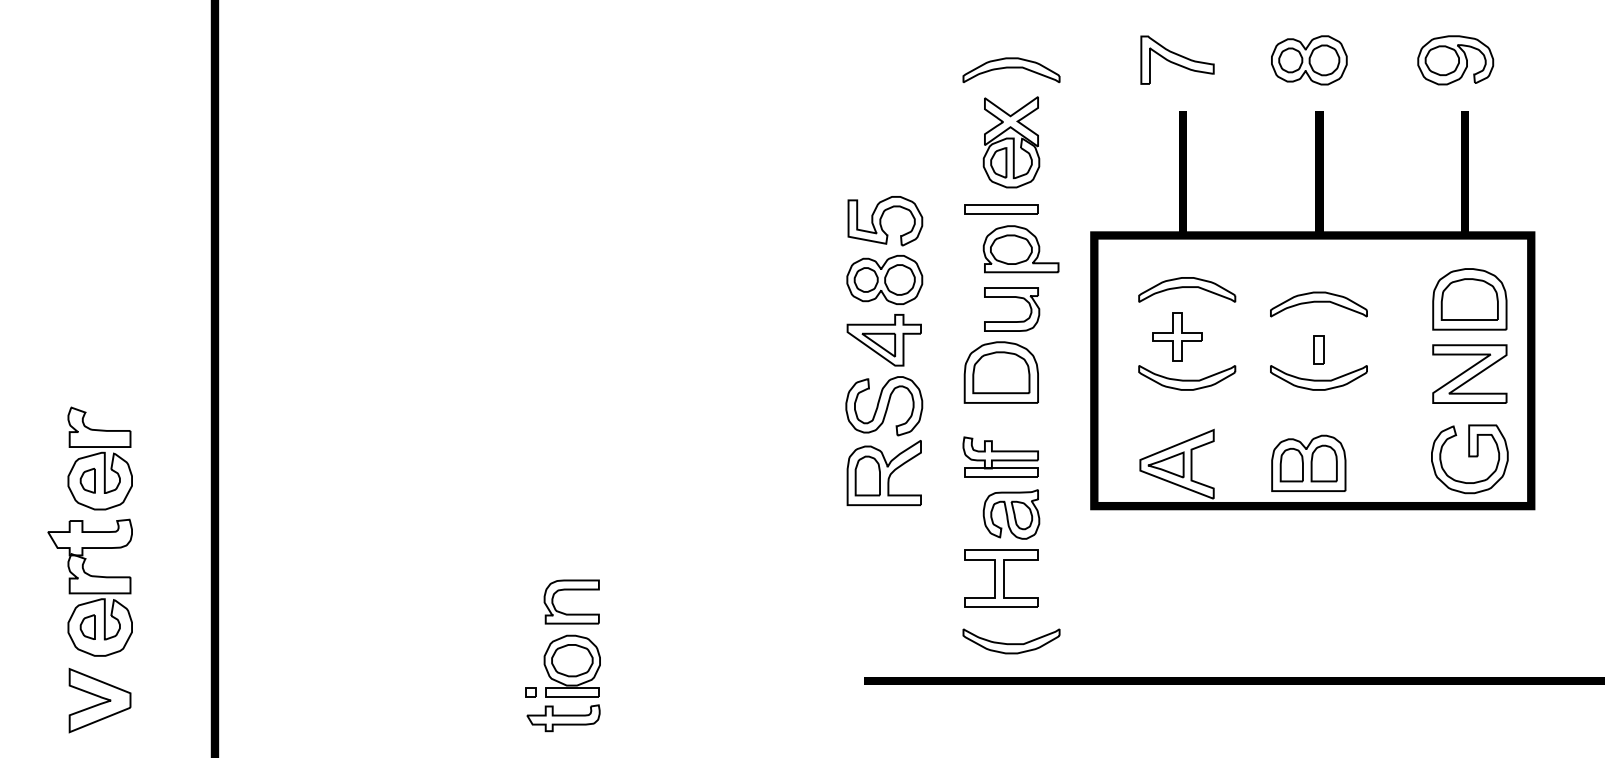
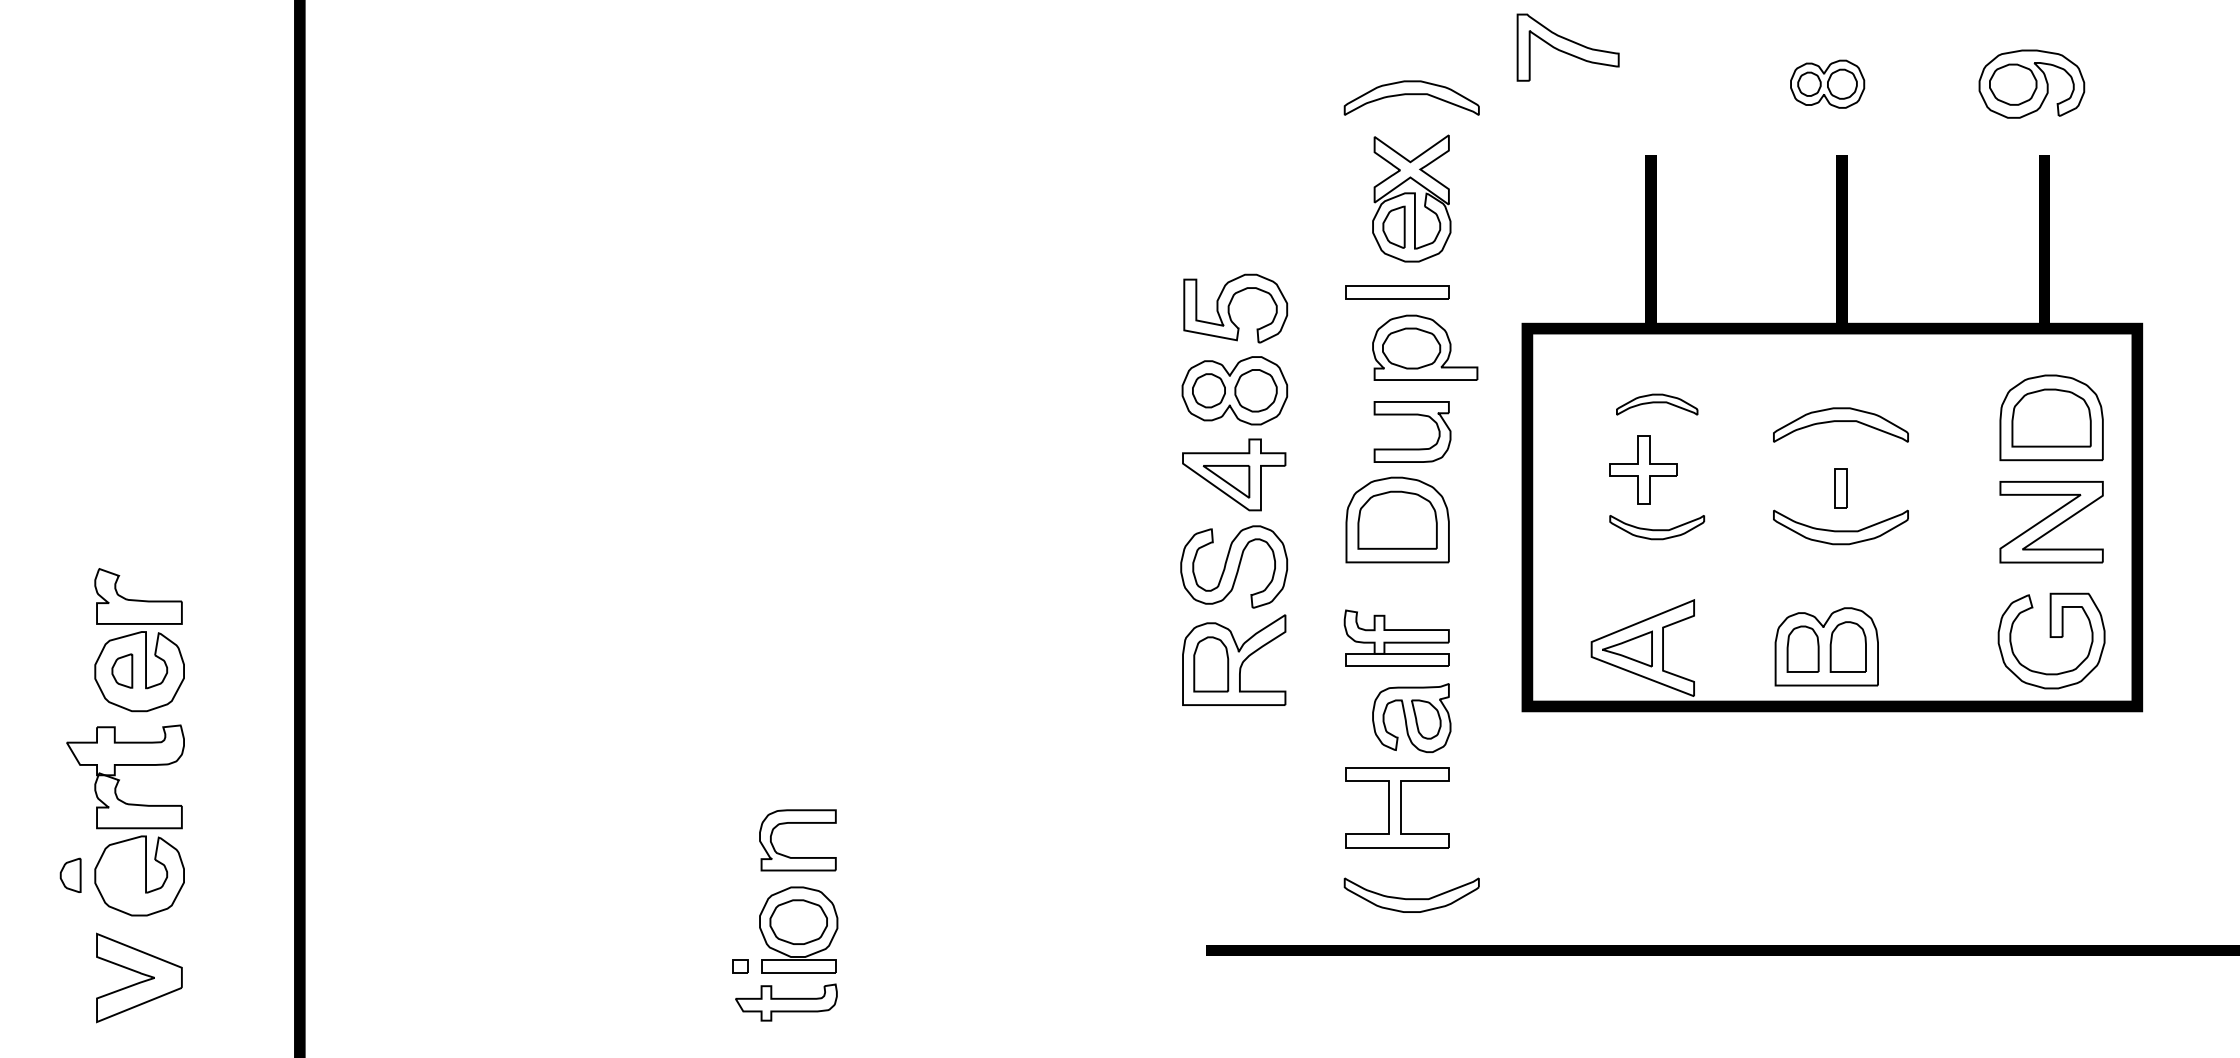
part: (1177, 59) -> (1568, 46), moved
part: (1309, 60) -> (1827, 84), size x0.7
part: (1187, 289) -> (1657, 404), size x0.6
part: (1187, 377) -> (1657, 526), size x0.7
part: (87, 626) -> (70, 874), moved

